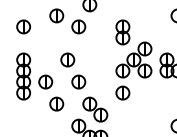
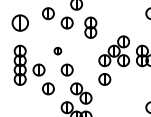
part: (22, 26) -> (19, 22), size x1.4
part: (122, 32) -> (90, 27), moved
part: (67, 59) -> (57, 50), size x0.6

